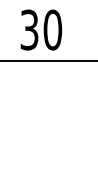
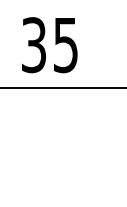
text: (52, 29) -> (65, 44), 30 -> 35

